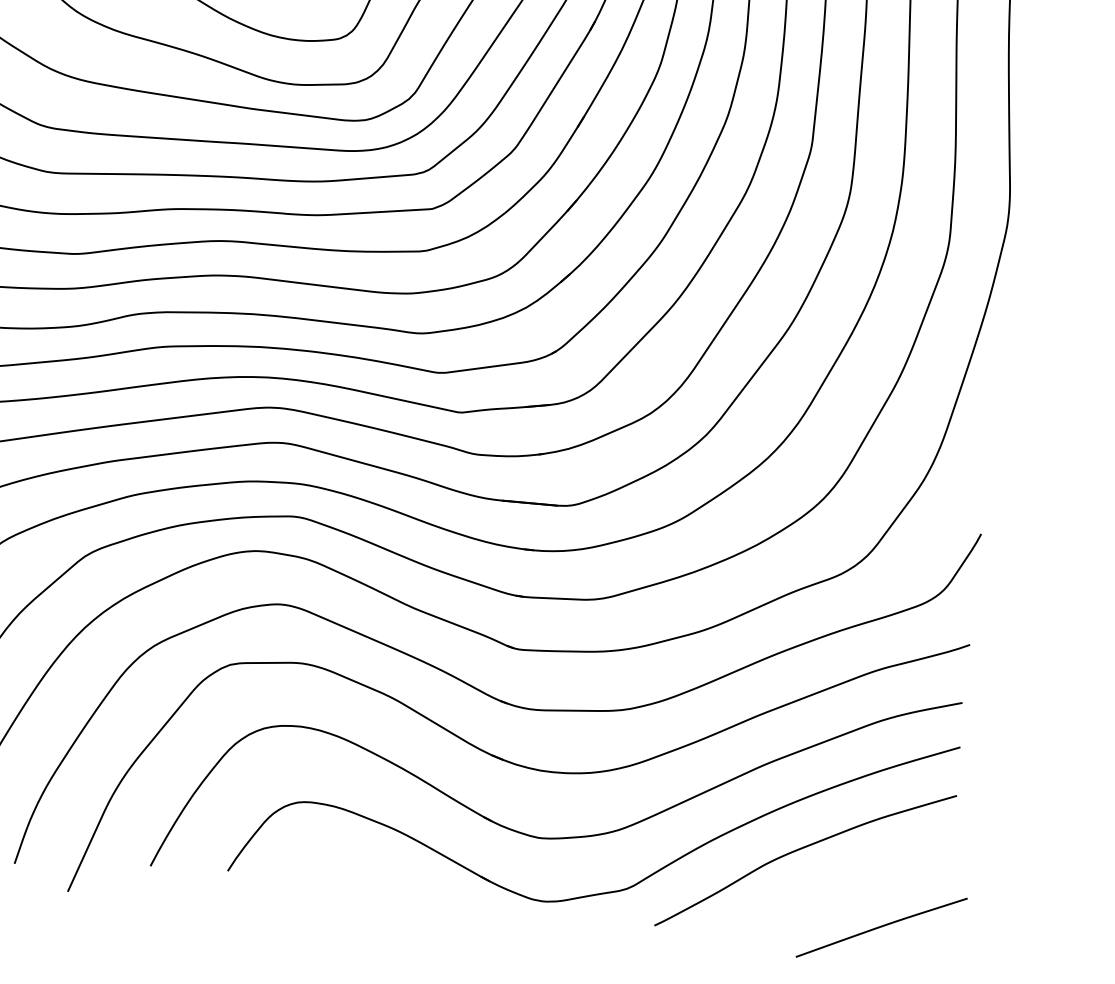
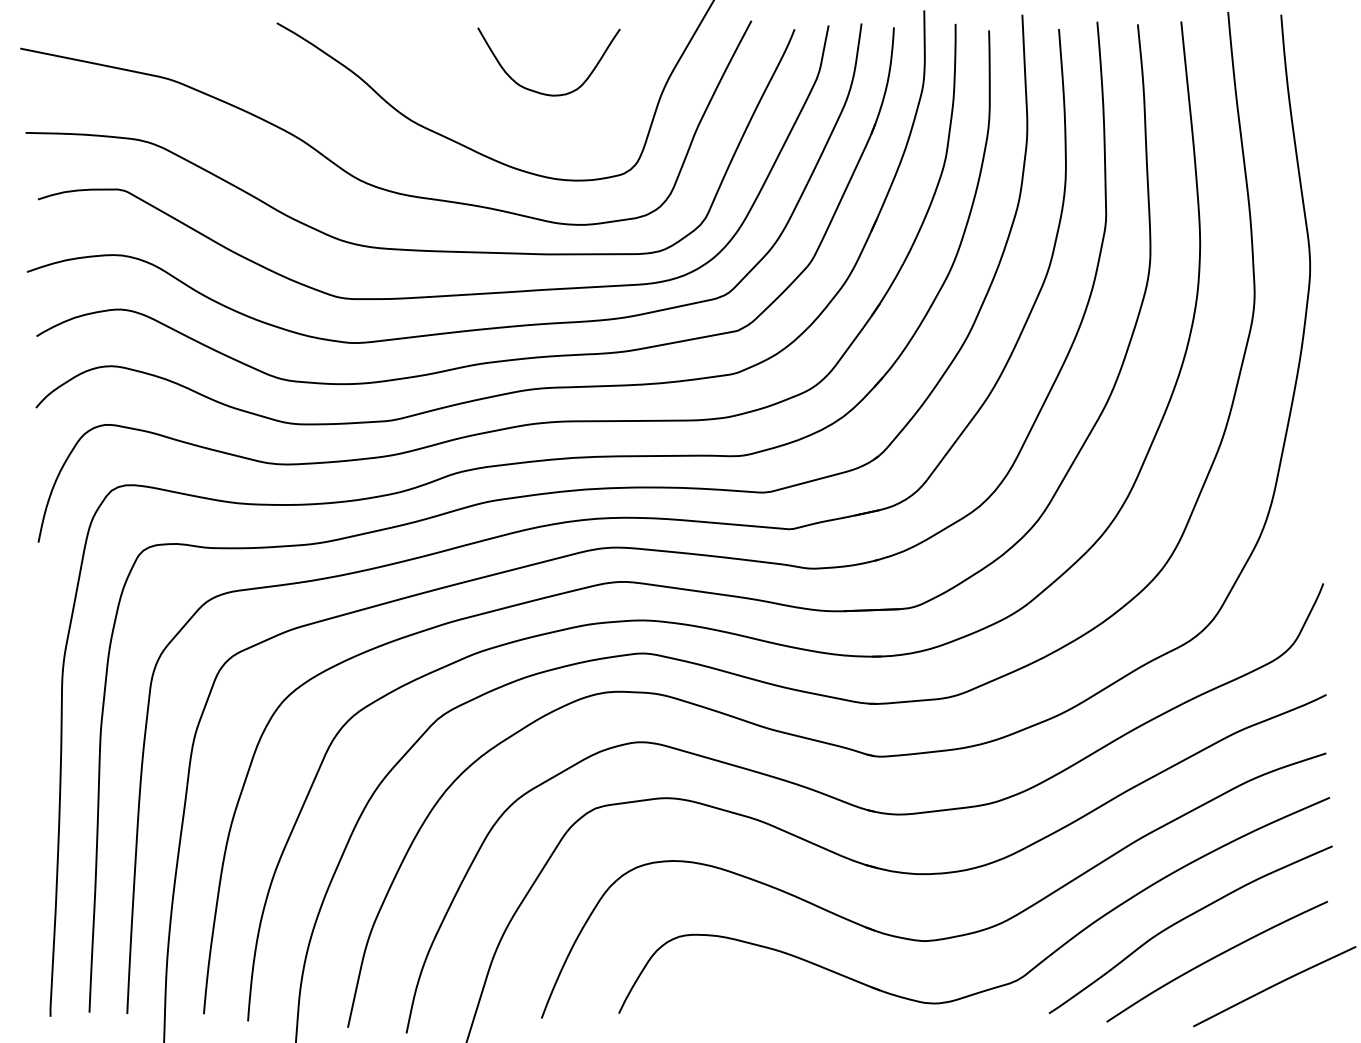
curve: (827, 891) -> (1216, 957), added

